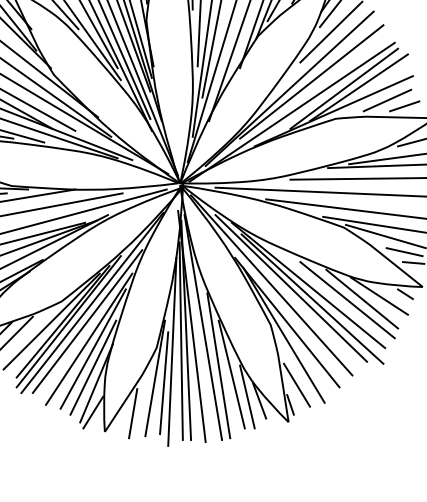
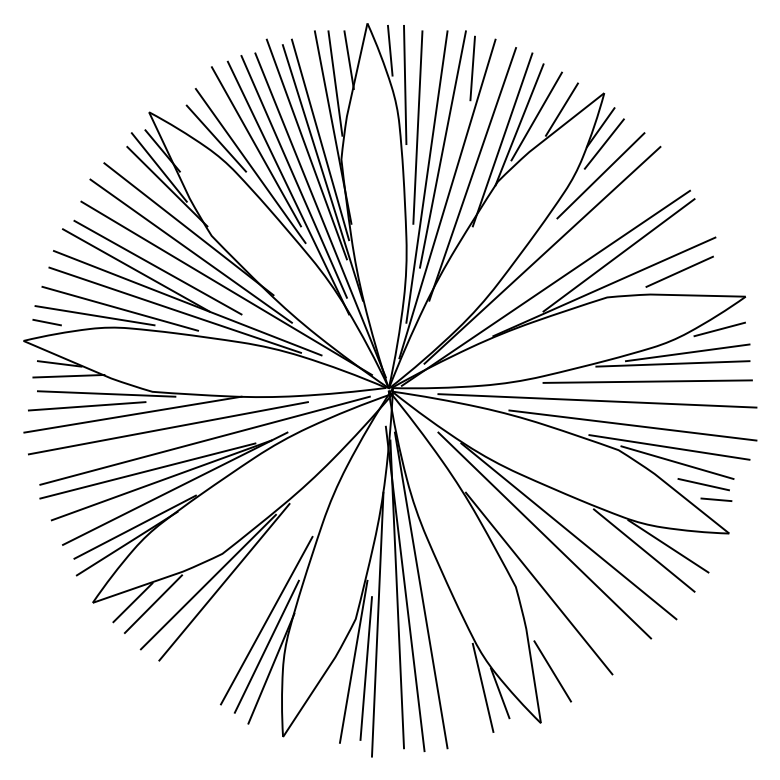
line: (311, 81) -> (573, 245), removed
line: (358, 87) -> (639, 253), removed
line: (404, 106) -> (703, 279), removed
line: (271, 285) -> (517, 531), removed
line: (405, 294) -> (704, 543), removed
line: (312, 299) -> (574, 550), removed
line: (347, 299) -> (623, 551), removed
line: (92, 302) -> (265, 555), removed
line: (68, 321) -> (232, 582), removed
line: (87, 321) -> (258, 581), removed
line: (284, 335) -> (534, 601), removed
line: (88, 339) -> (260, 606), removed
line: (180, 341) -> (389, 609), removed
line: (218, 365) -> (442, 643), removed
line: (231, 373) -> (460, 655), removed
line: (290, 404) -> (543, 698), removed
line: (93, 412) -> (266, 709), removed
line: (132, 413) -> (322, 710), removed

